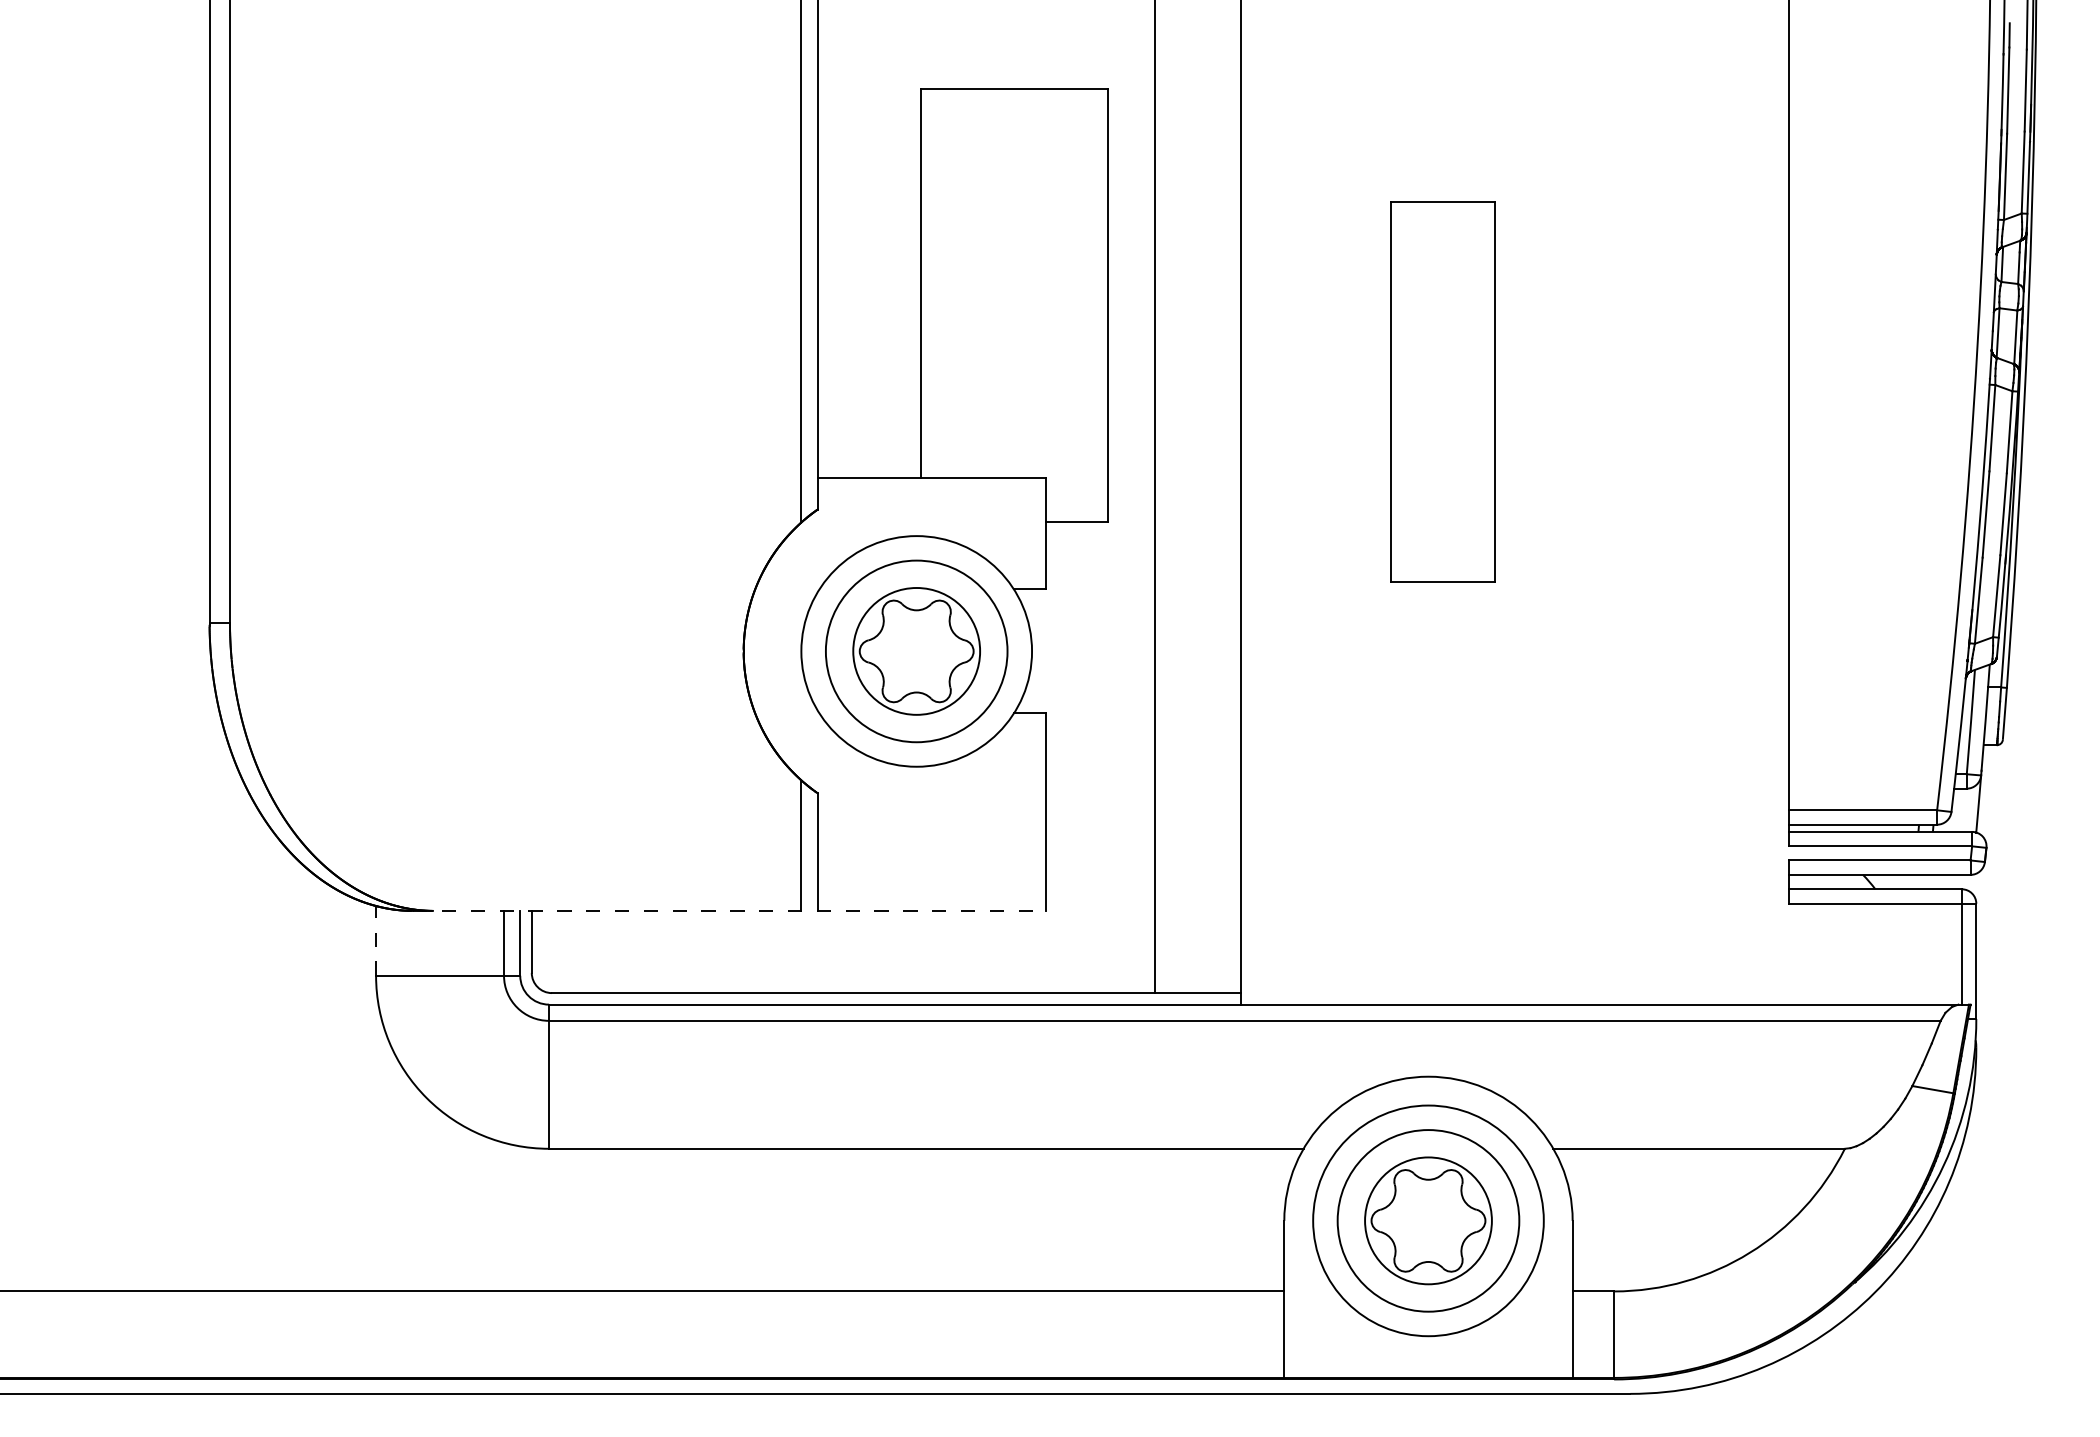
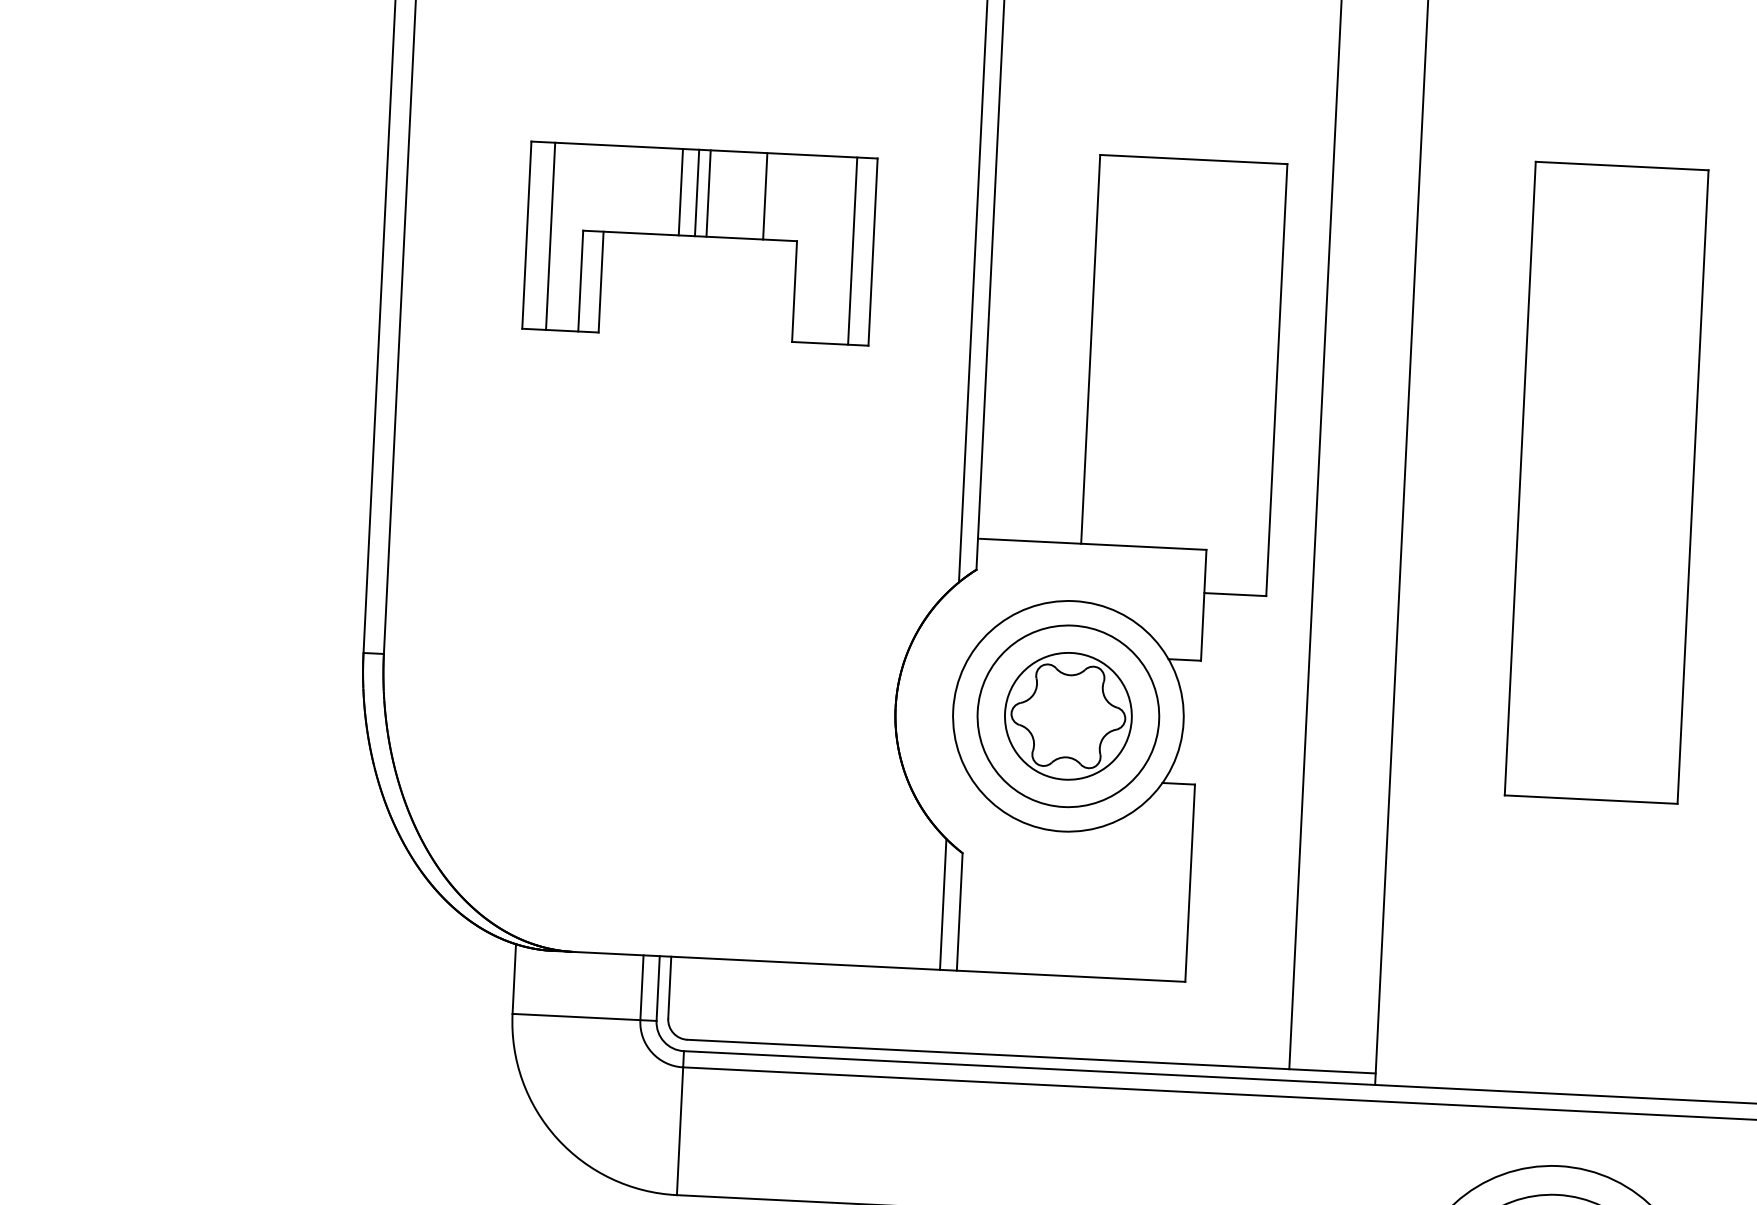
part: (525, 190) -> (700, 236), added
part: (1442, 391) -> (1606, 482), size x1.67
line: (729, 910) -> (868, 965), dashed -> solid
line: (376, 940) -> (514, 978), dashed -> solid

